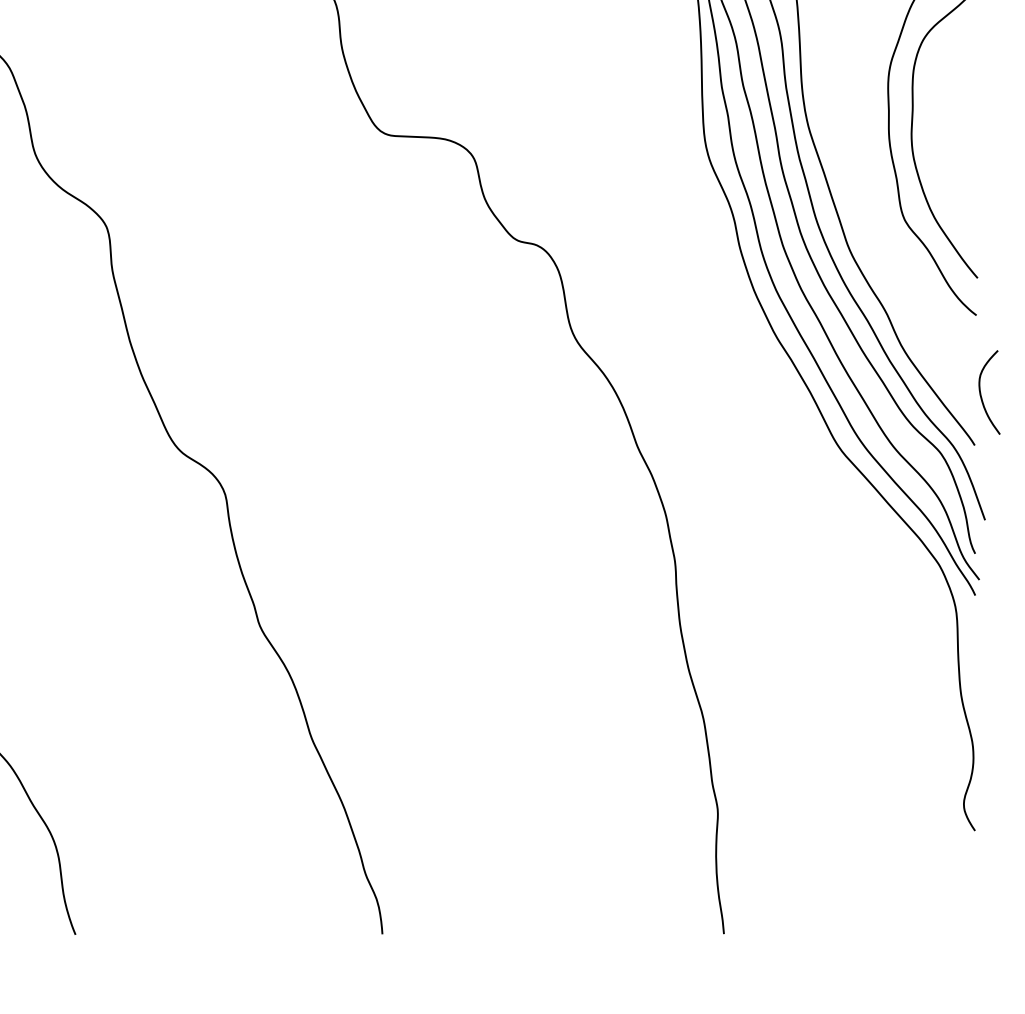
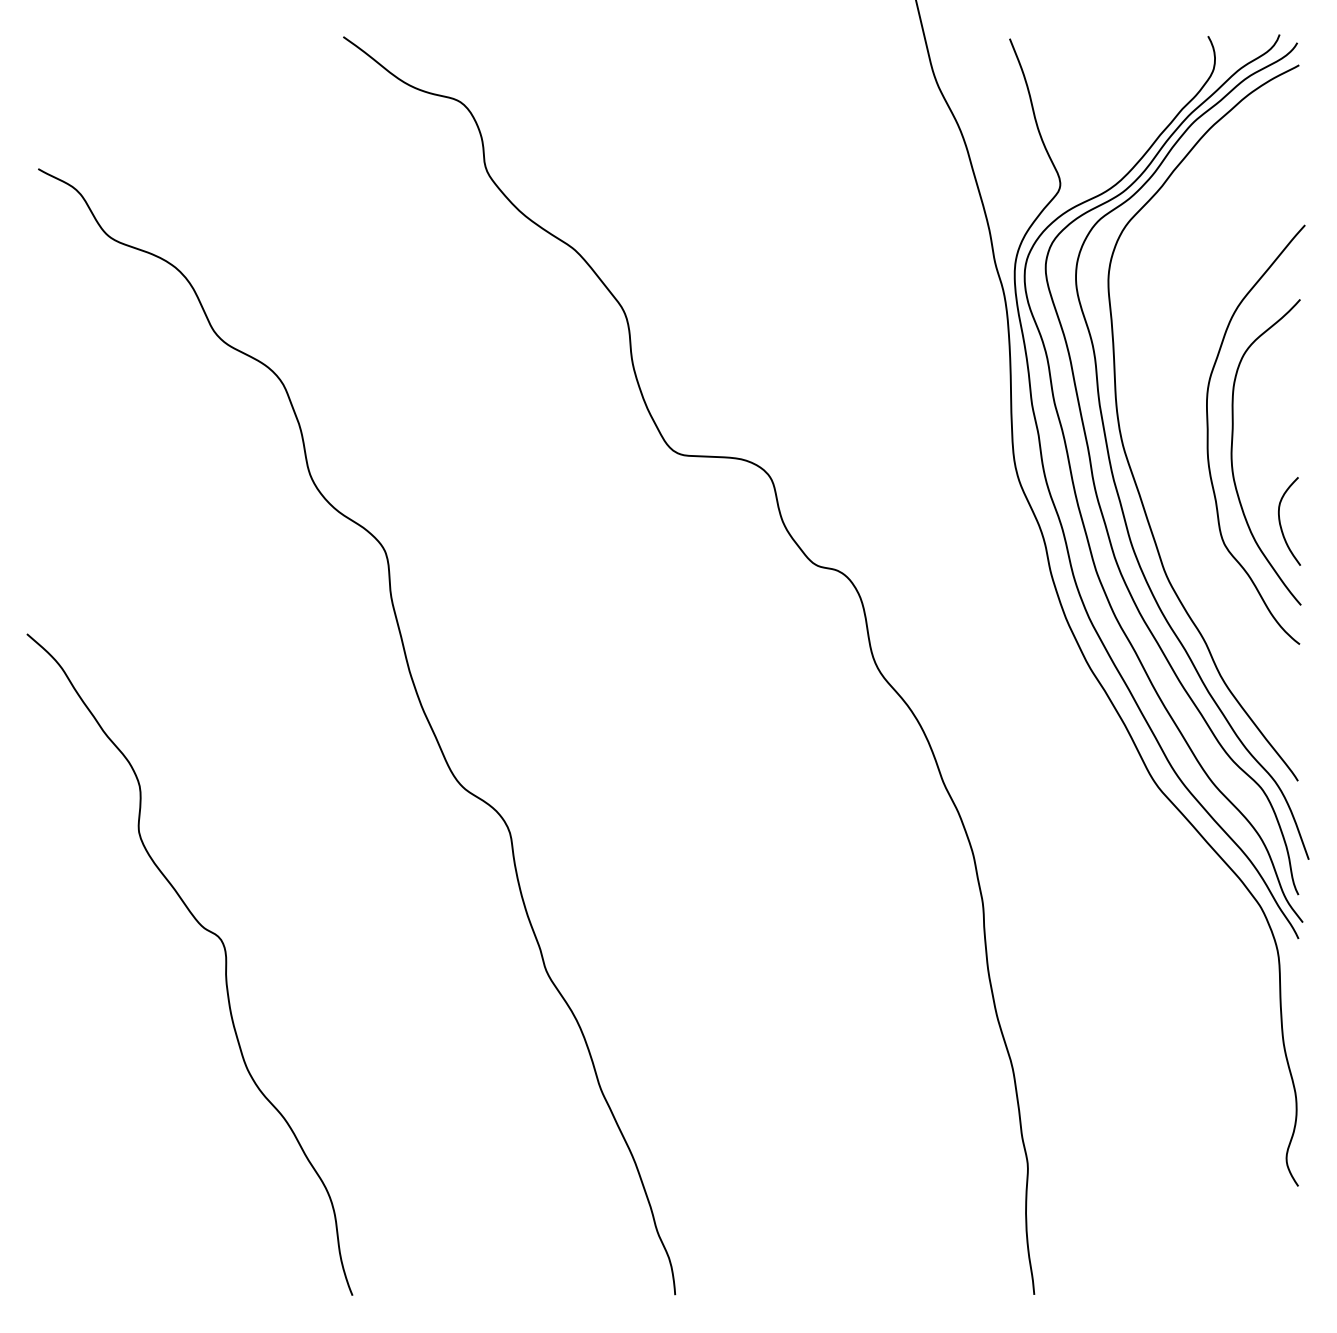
curve: (981, 395) -> (1281, 524), moved

